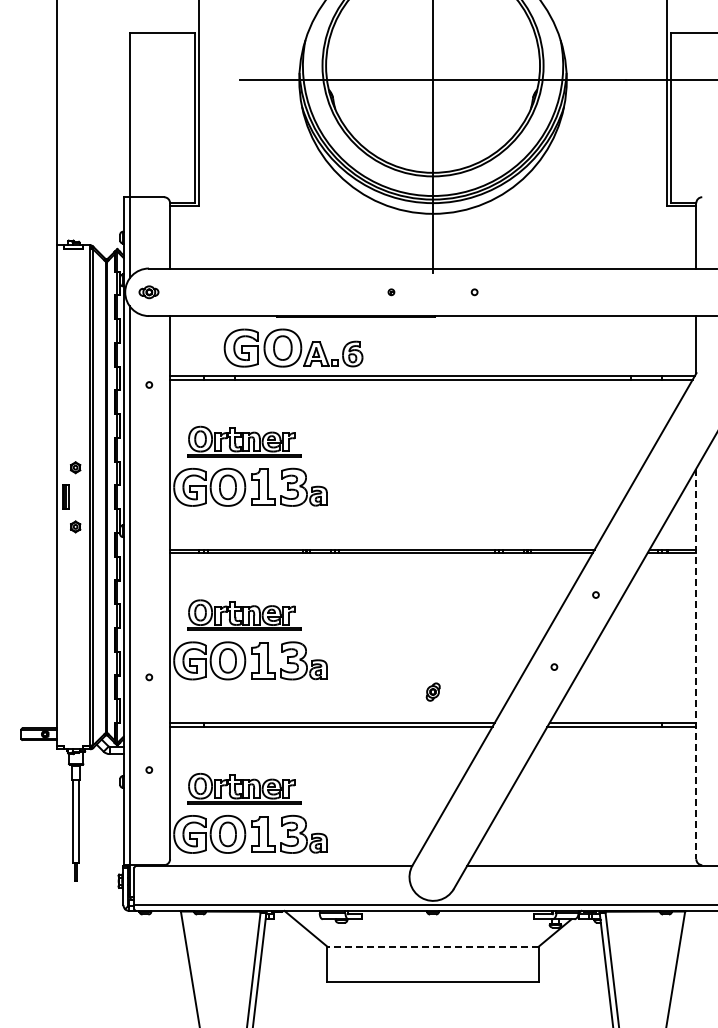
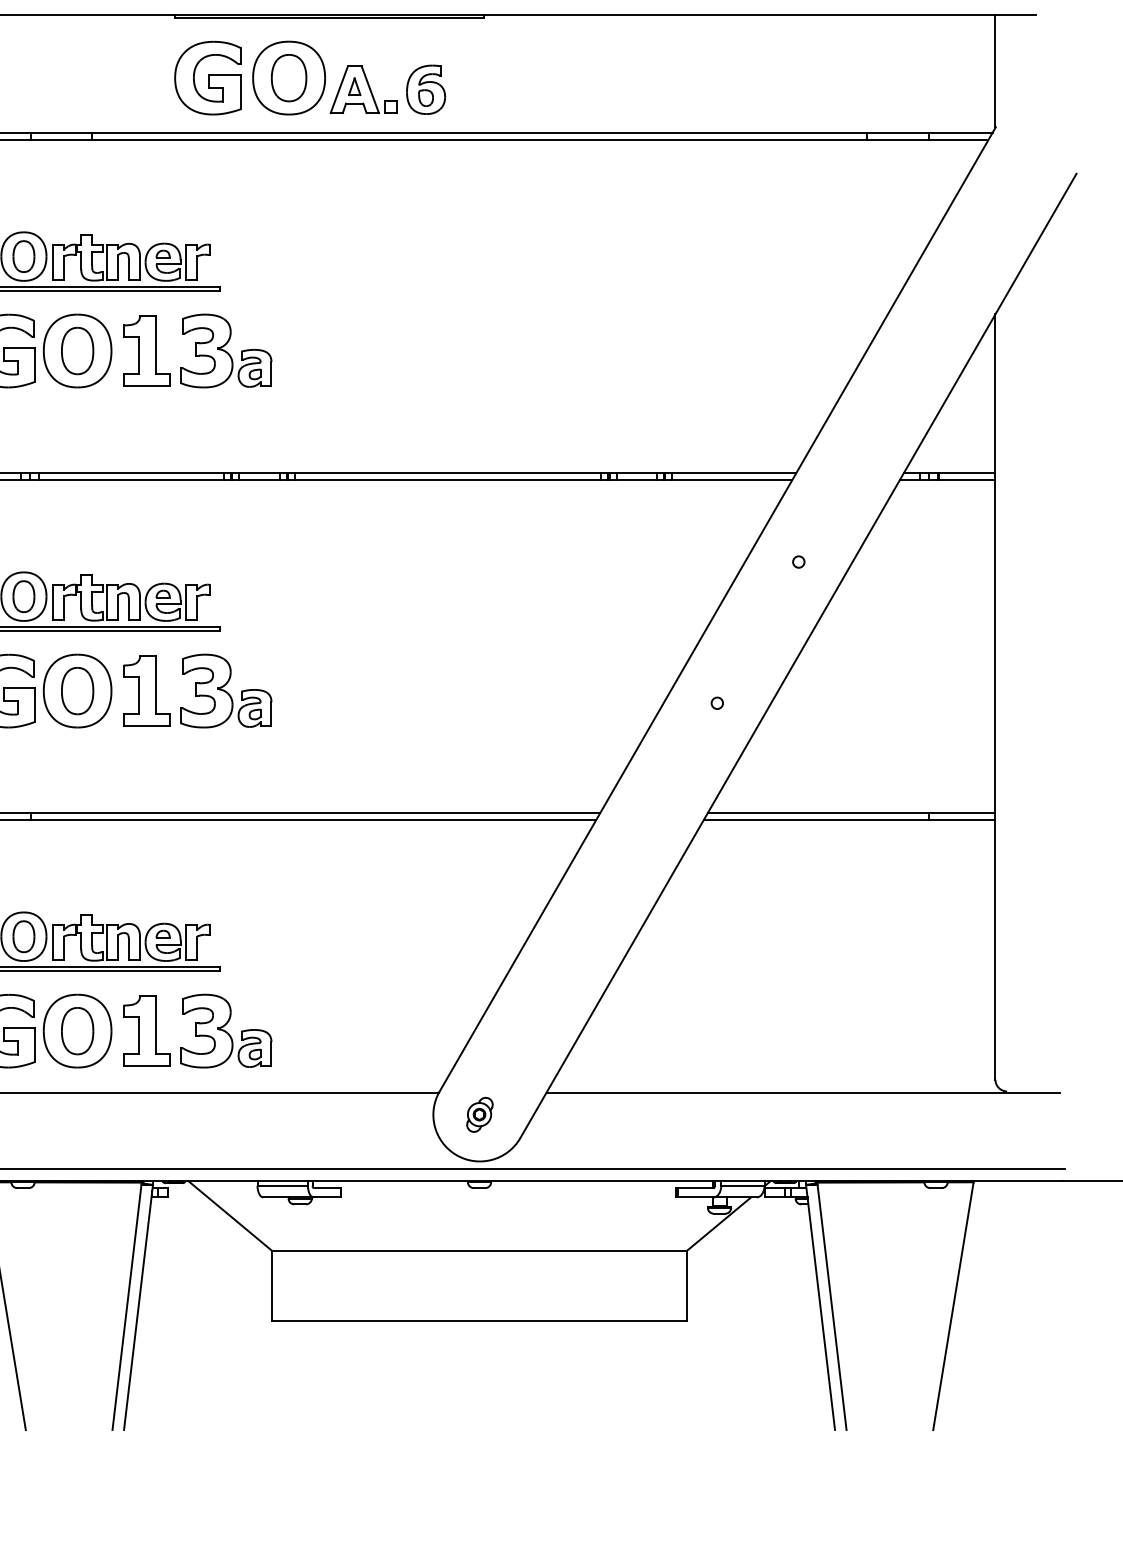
part: (293, 347) -> (309, 76), moved
line: (696, 664) -> (995, 698), dashed -> solid
part: (432, 691) -> (478, 1113), moved
line: (433, 946) -> (480, 1250), dashed -> solid

